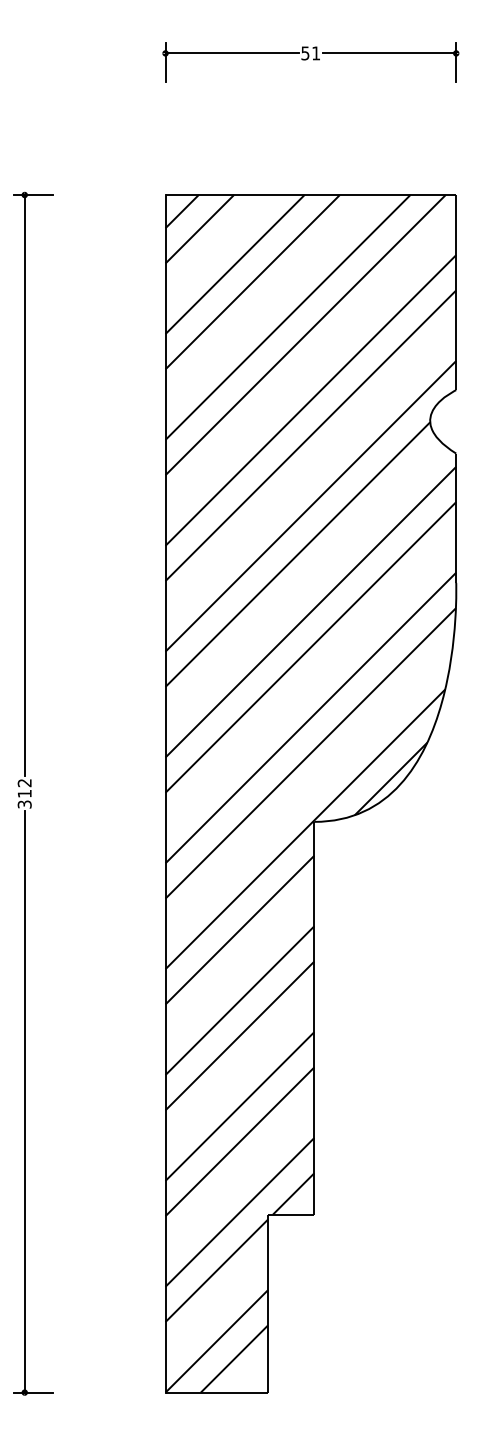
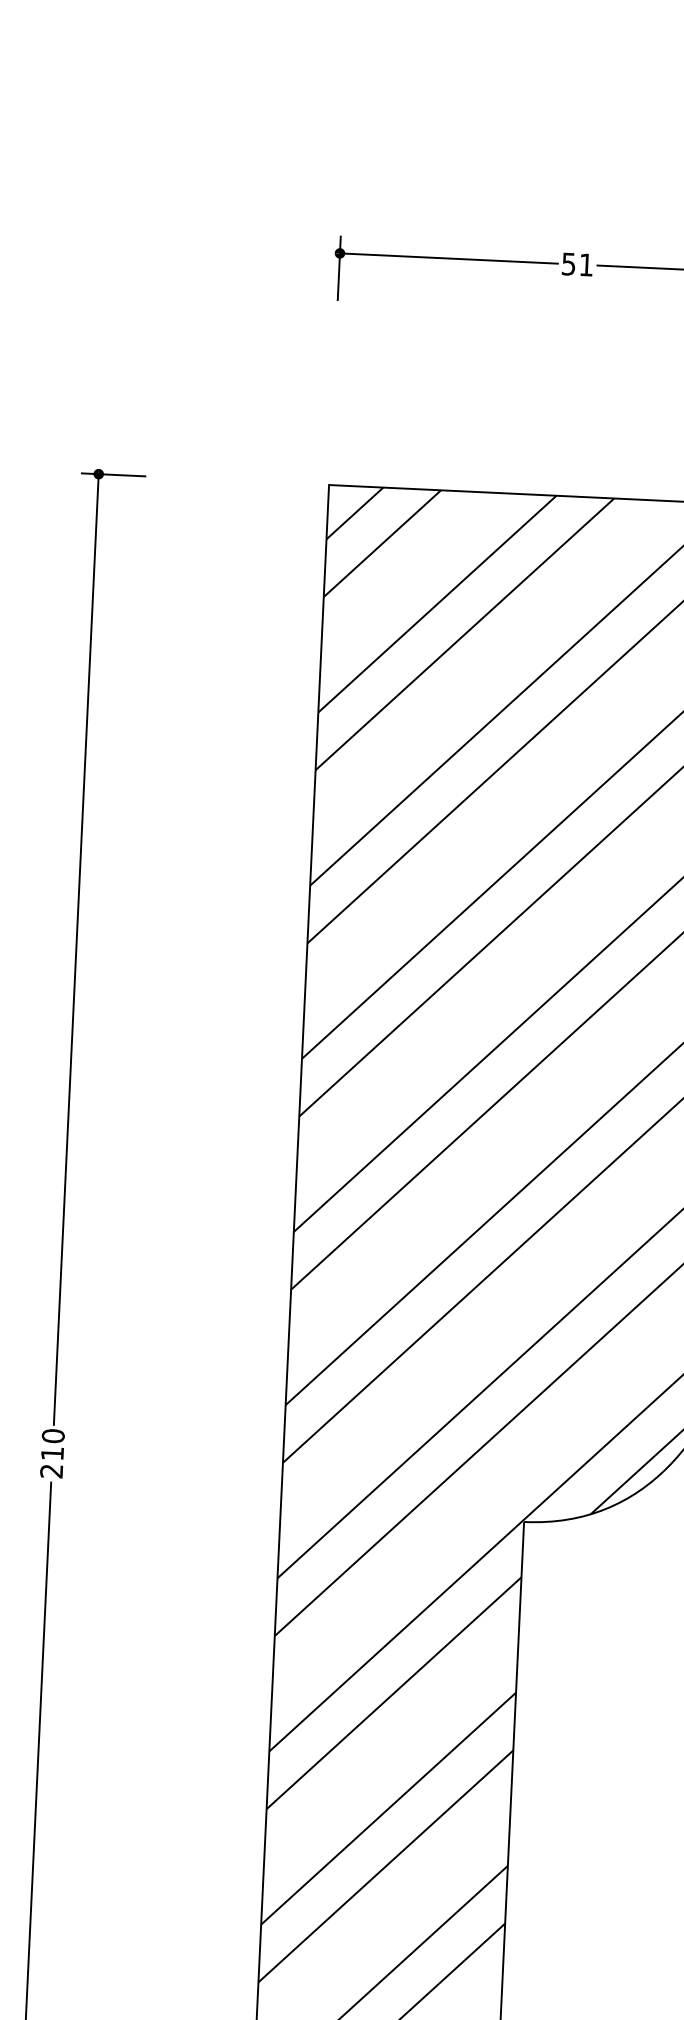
text: (24, 793) -> (52, 1453), 312 -> 210

